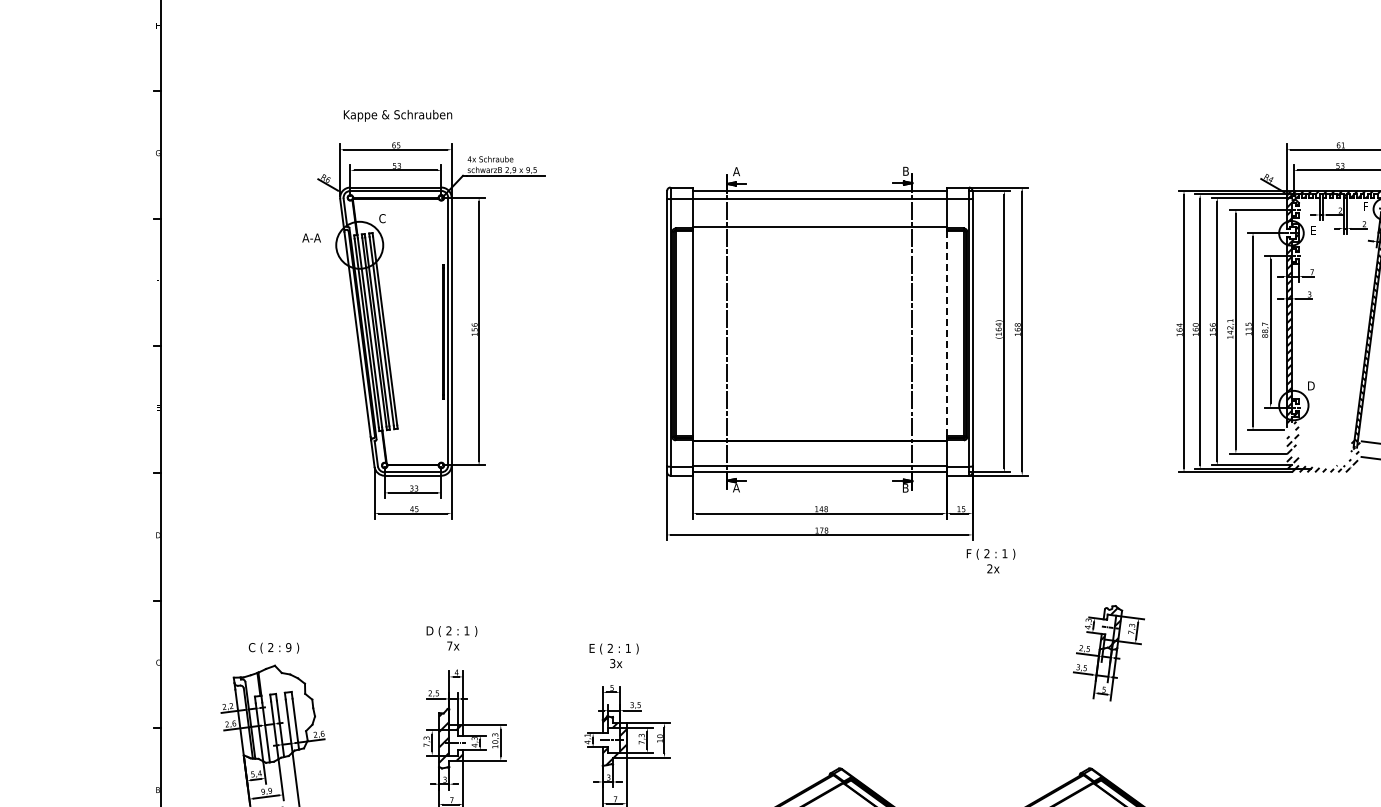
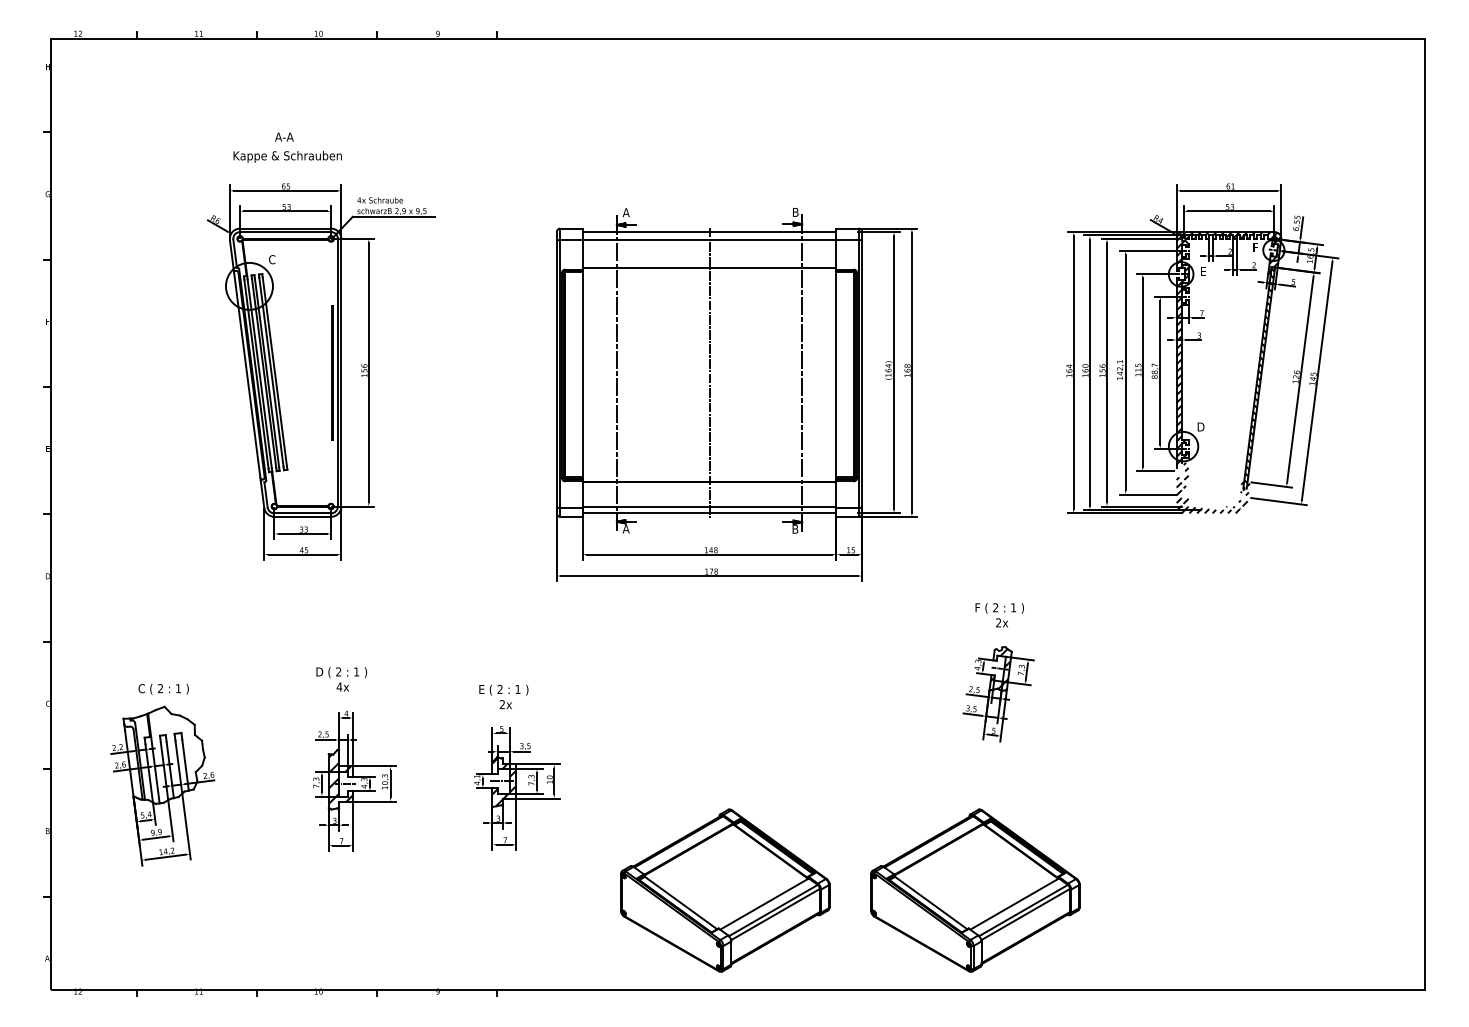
text: (311, 237) -> (284, 136), moved
line: (819, 331) -> (709, 372), added
line: (946, 333) -> (836, 374), dashed -> solid
text: (990, 561) -> (999, 615), moved
text: (449, 645) -> (339, 686), 7x -> 4x
text: (288, 647) -> (178, 688), 9 -> 1
text: (611, 664) -> (501, 705), 3x -> 2x

